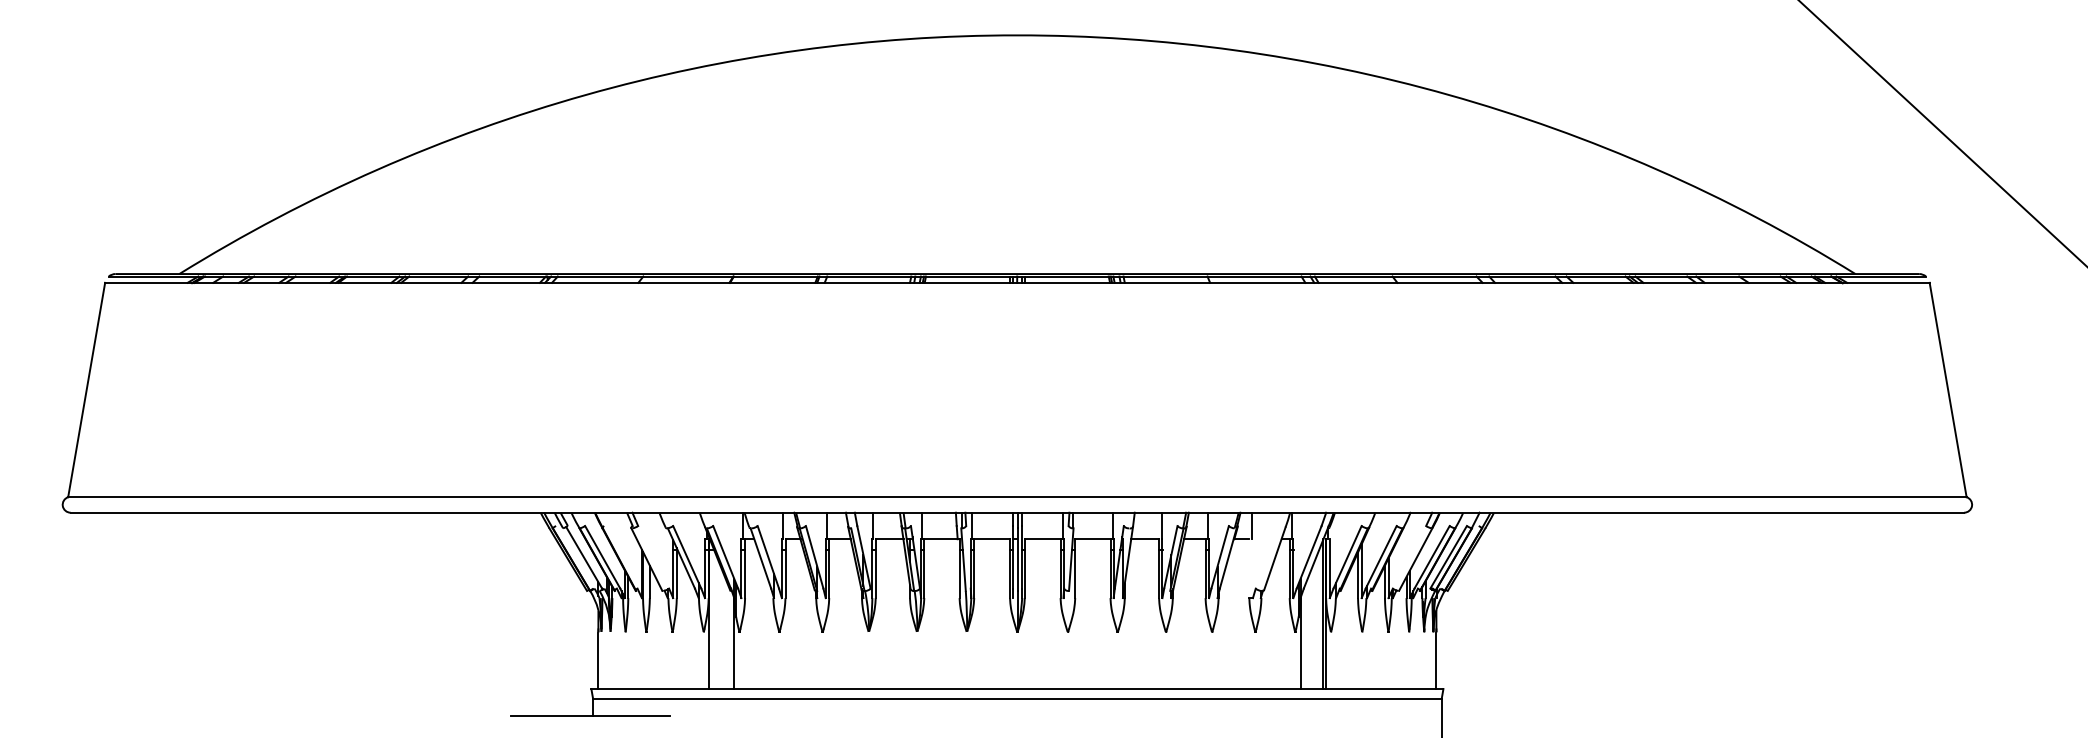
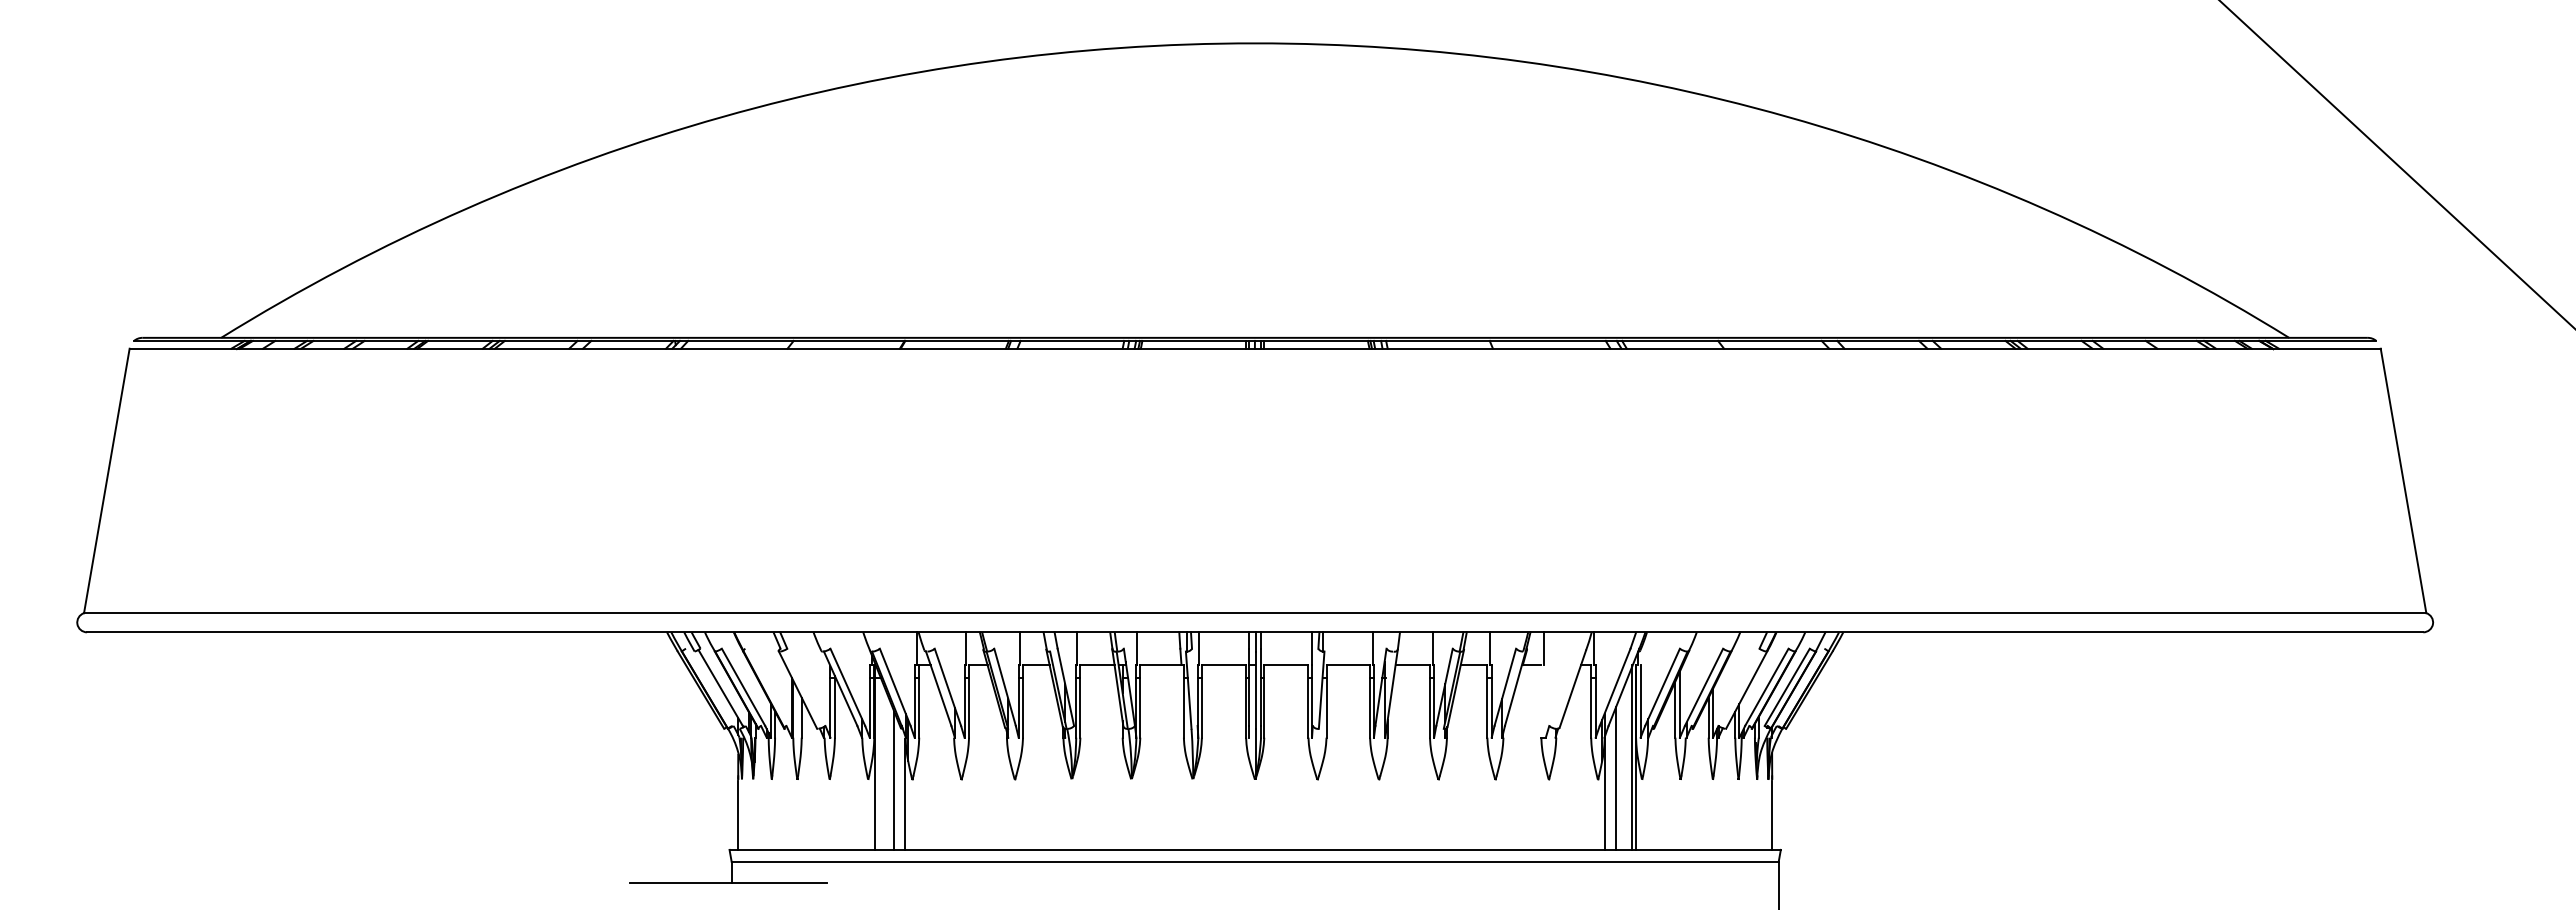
line: (1310, 631) -> (1616, 778), added
line: (725, 632) -> (894, 780), added

